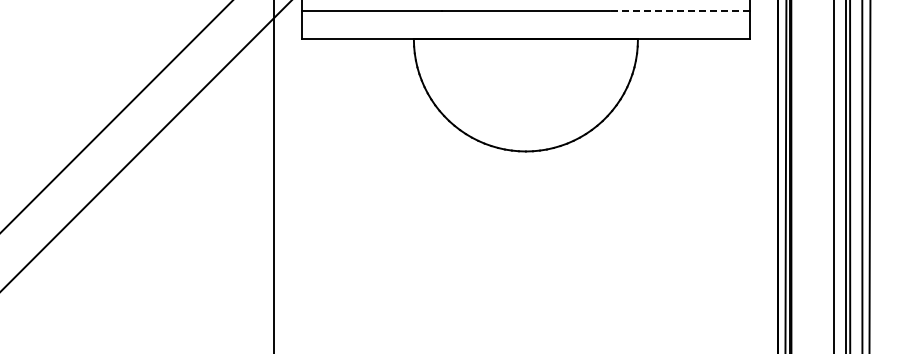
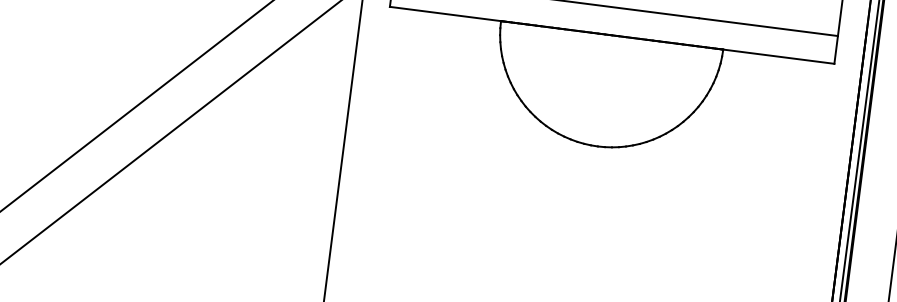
line: (679, 11) -> (768, 27), dashed -> solid

